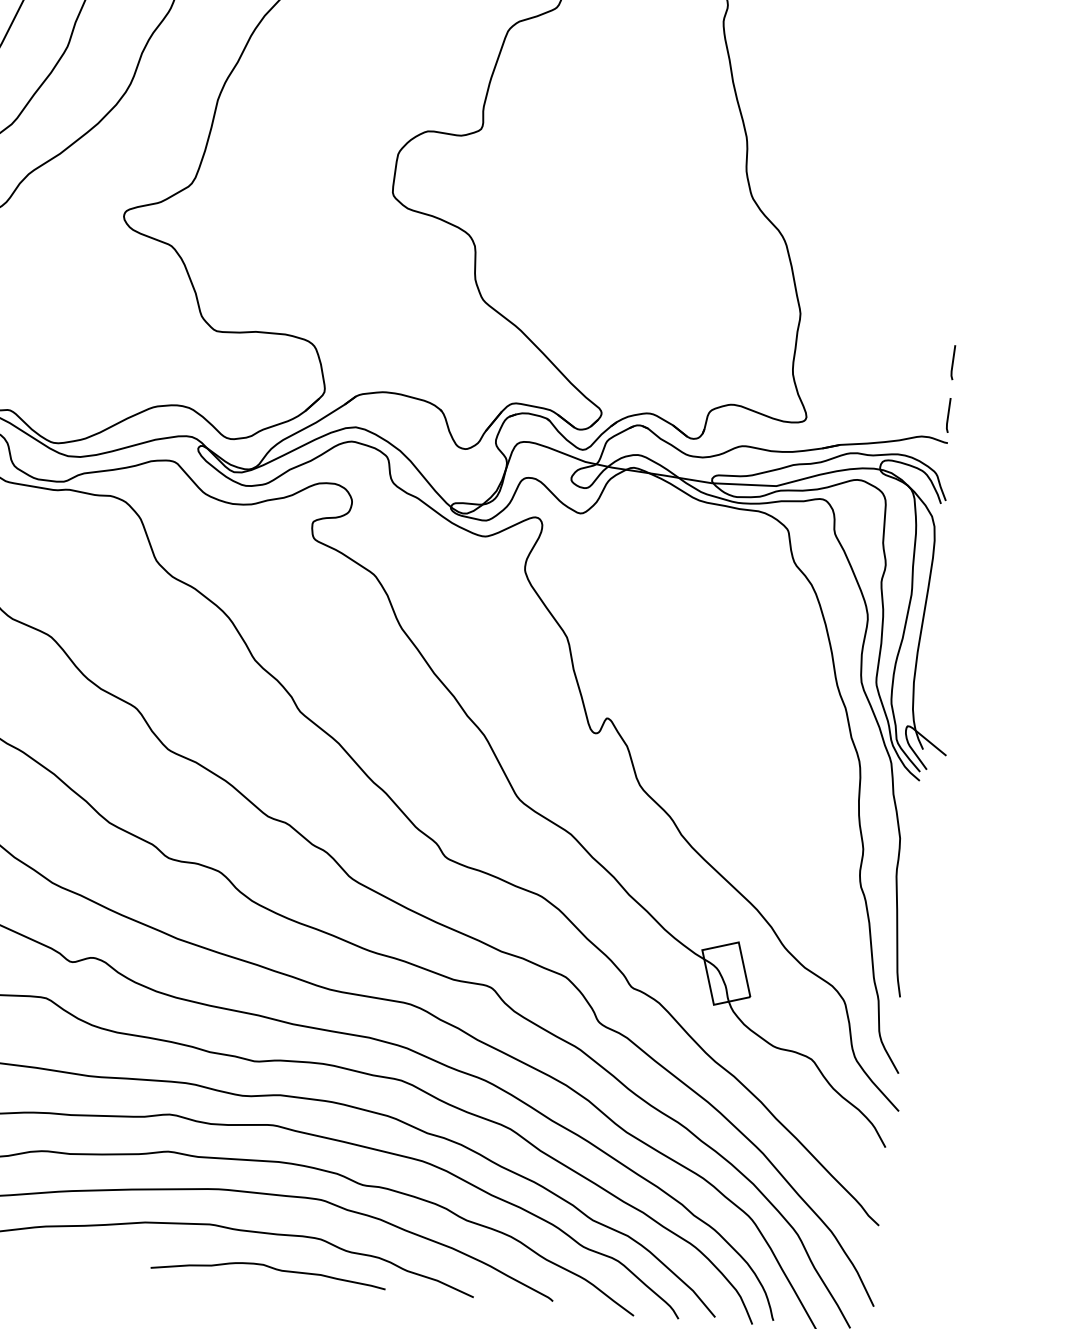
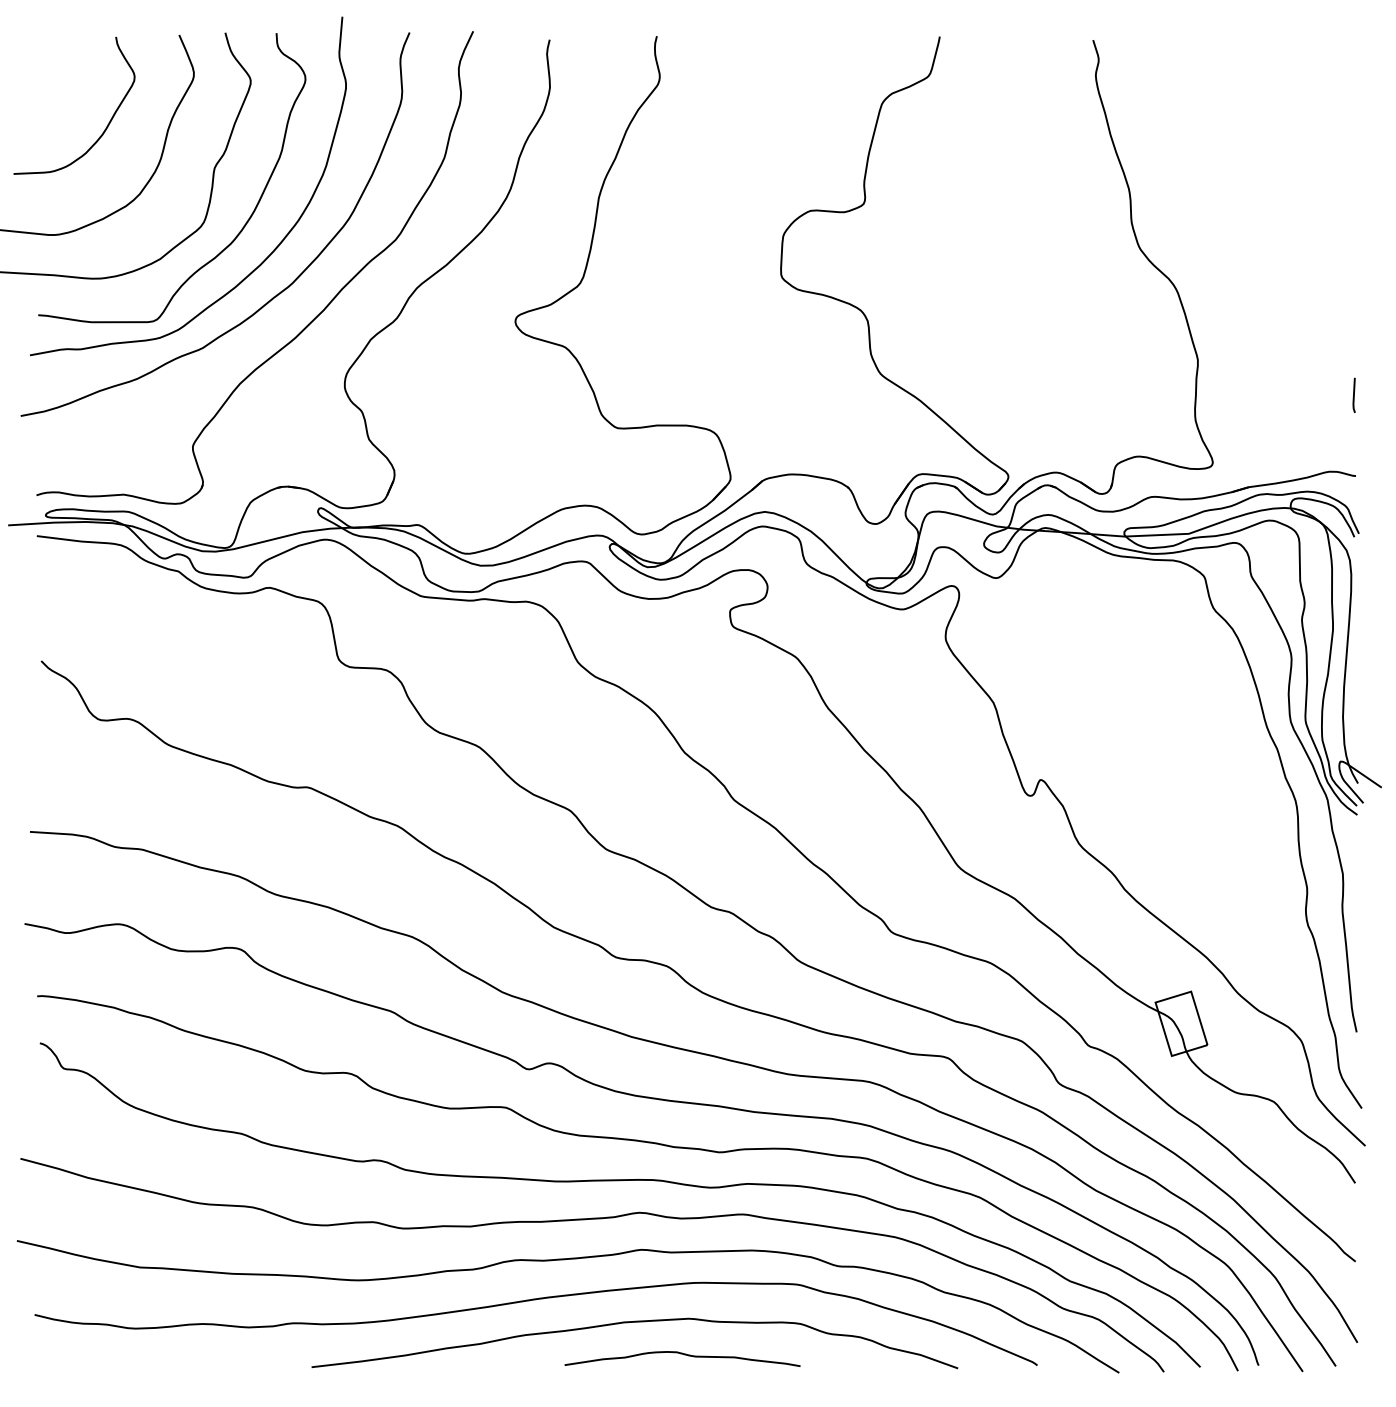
line: (947, 414) -> (1353, 447), removed
curve: (270, 1268) -> (684, 1355), moved

